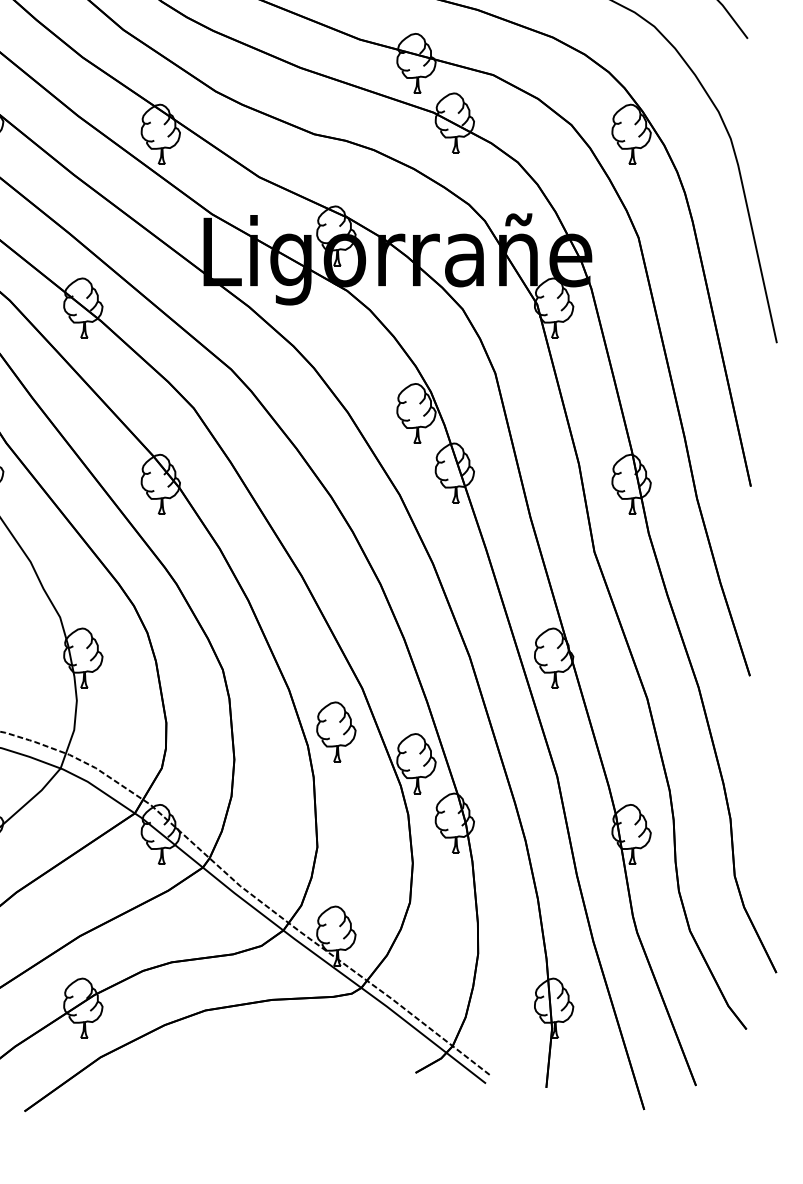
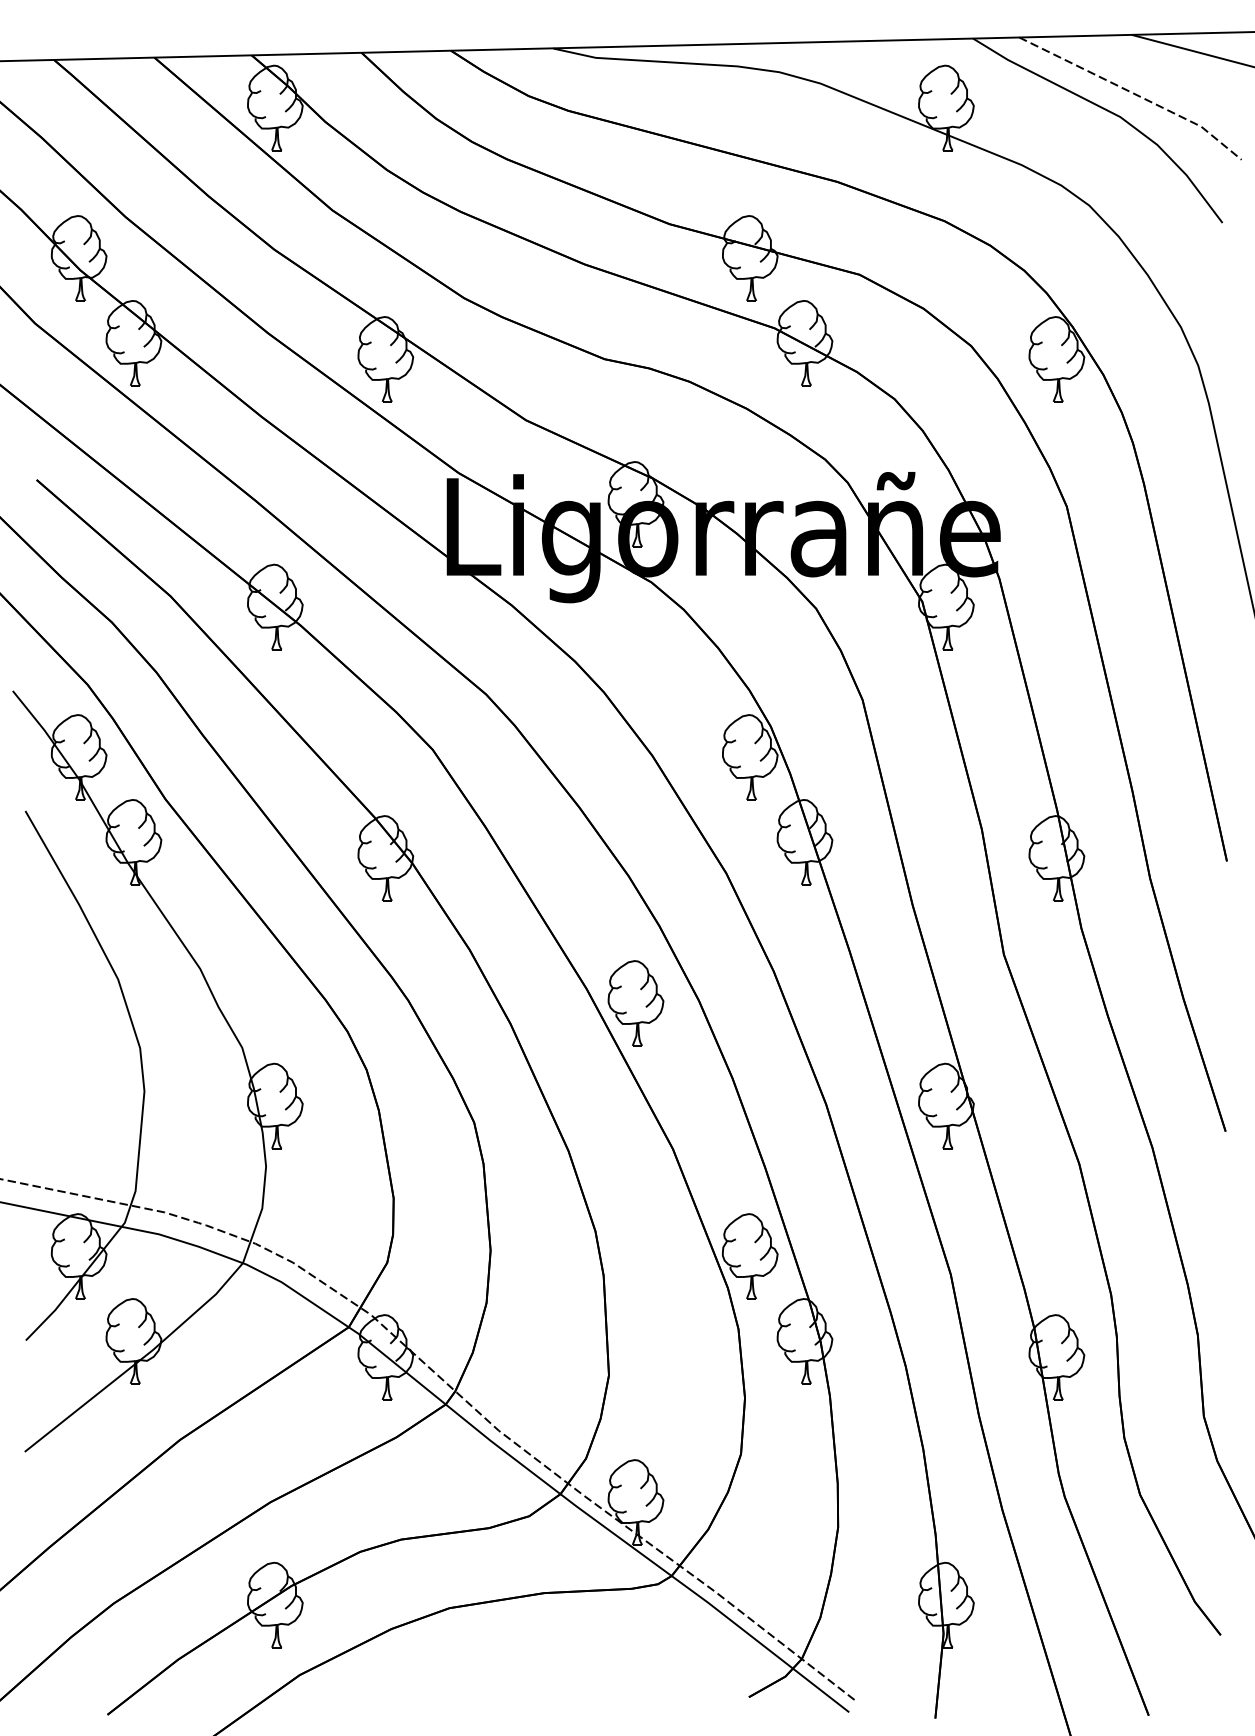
part: (336, 732) -> (635, 1003), moved

